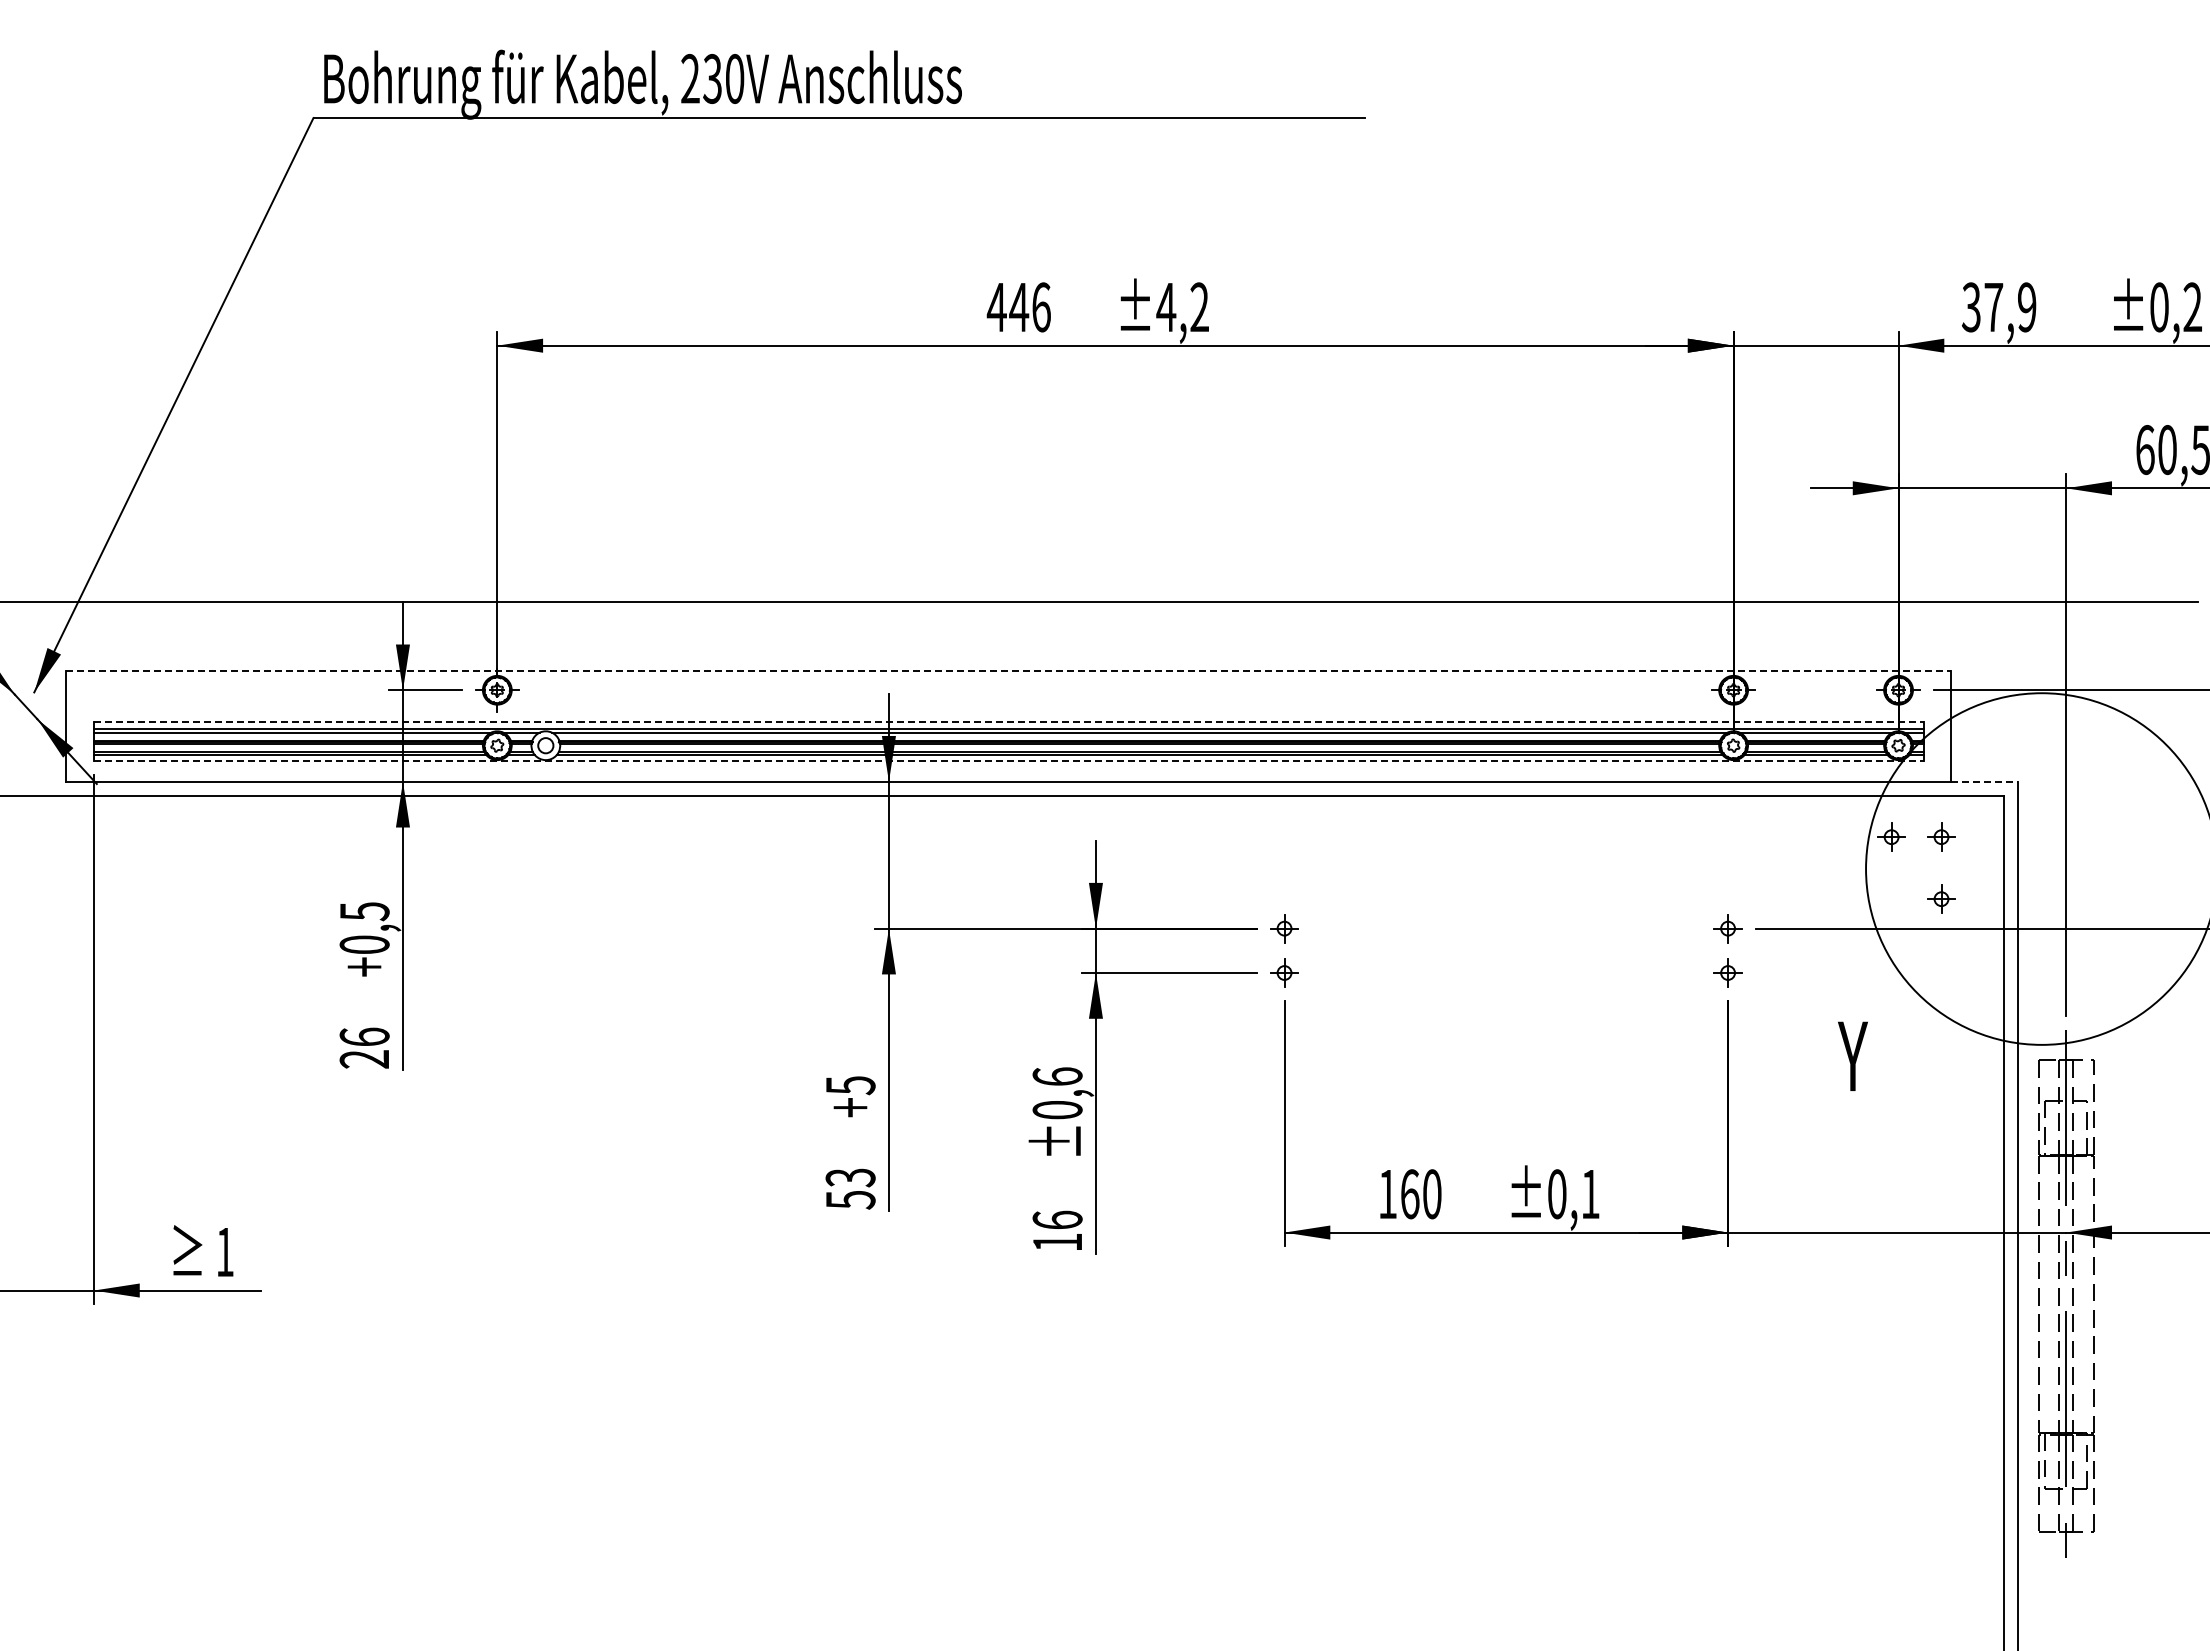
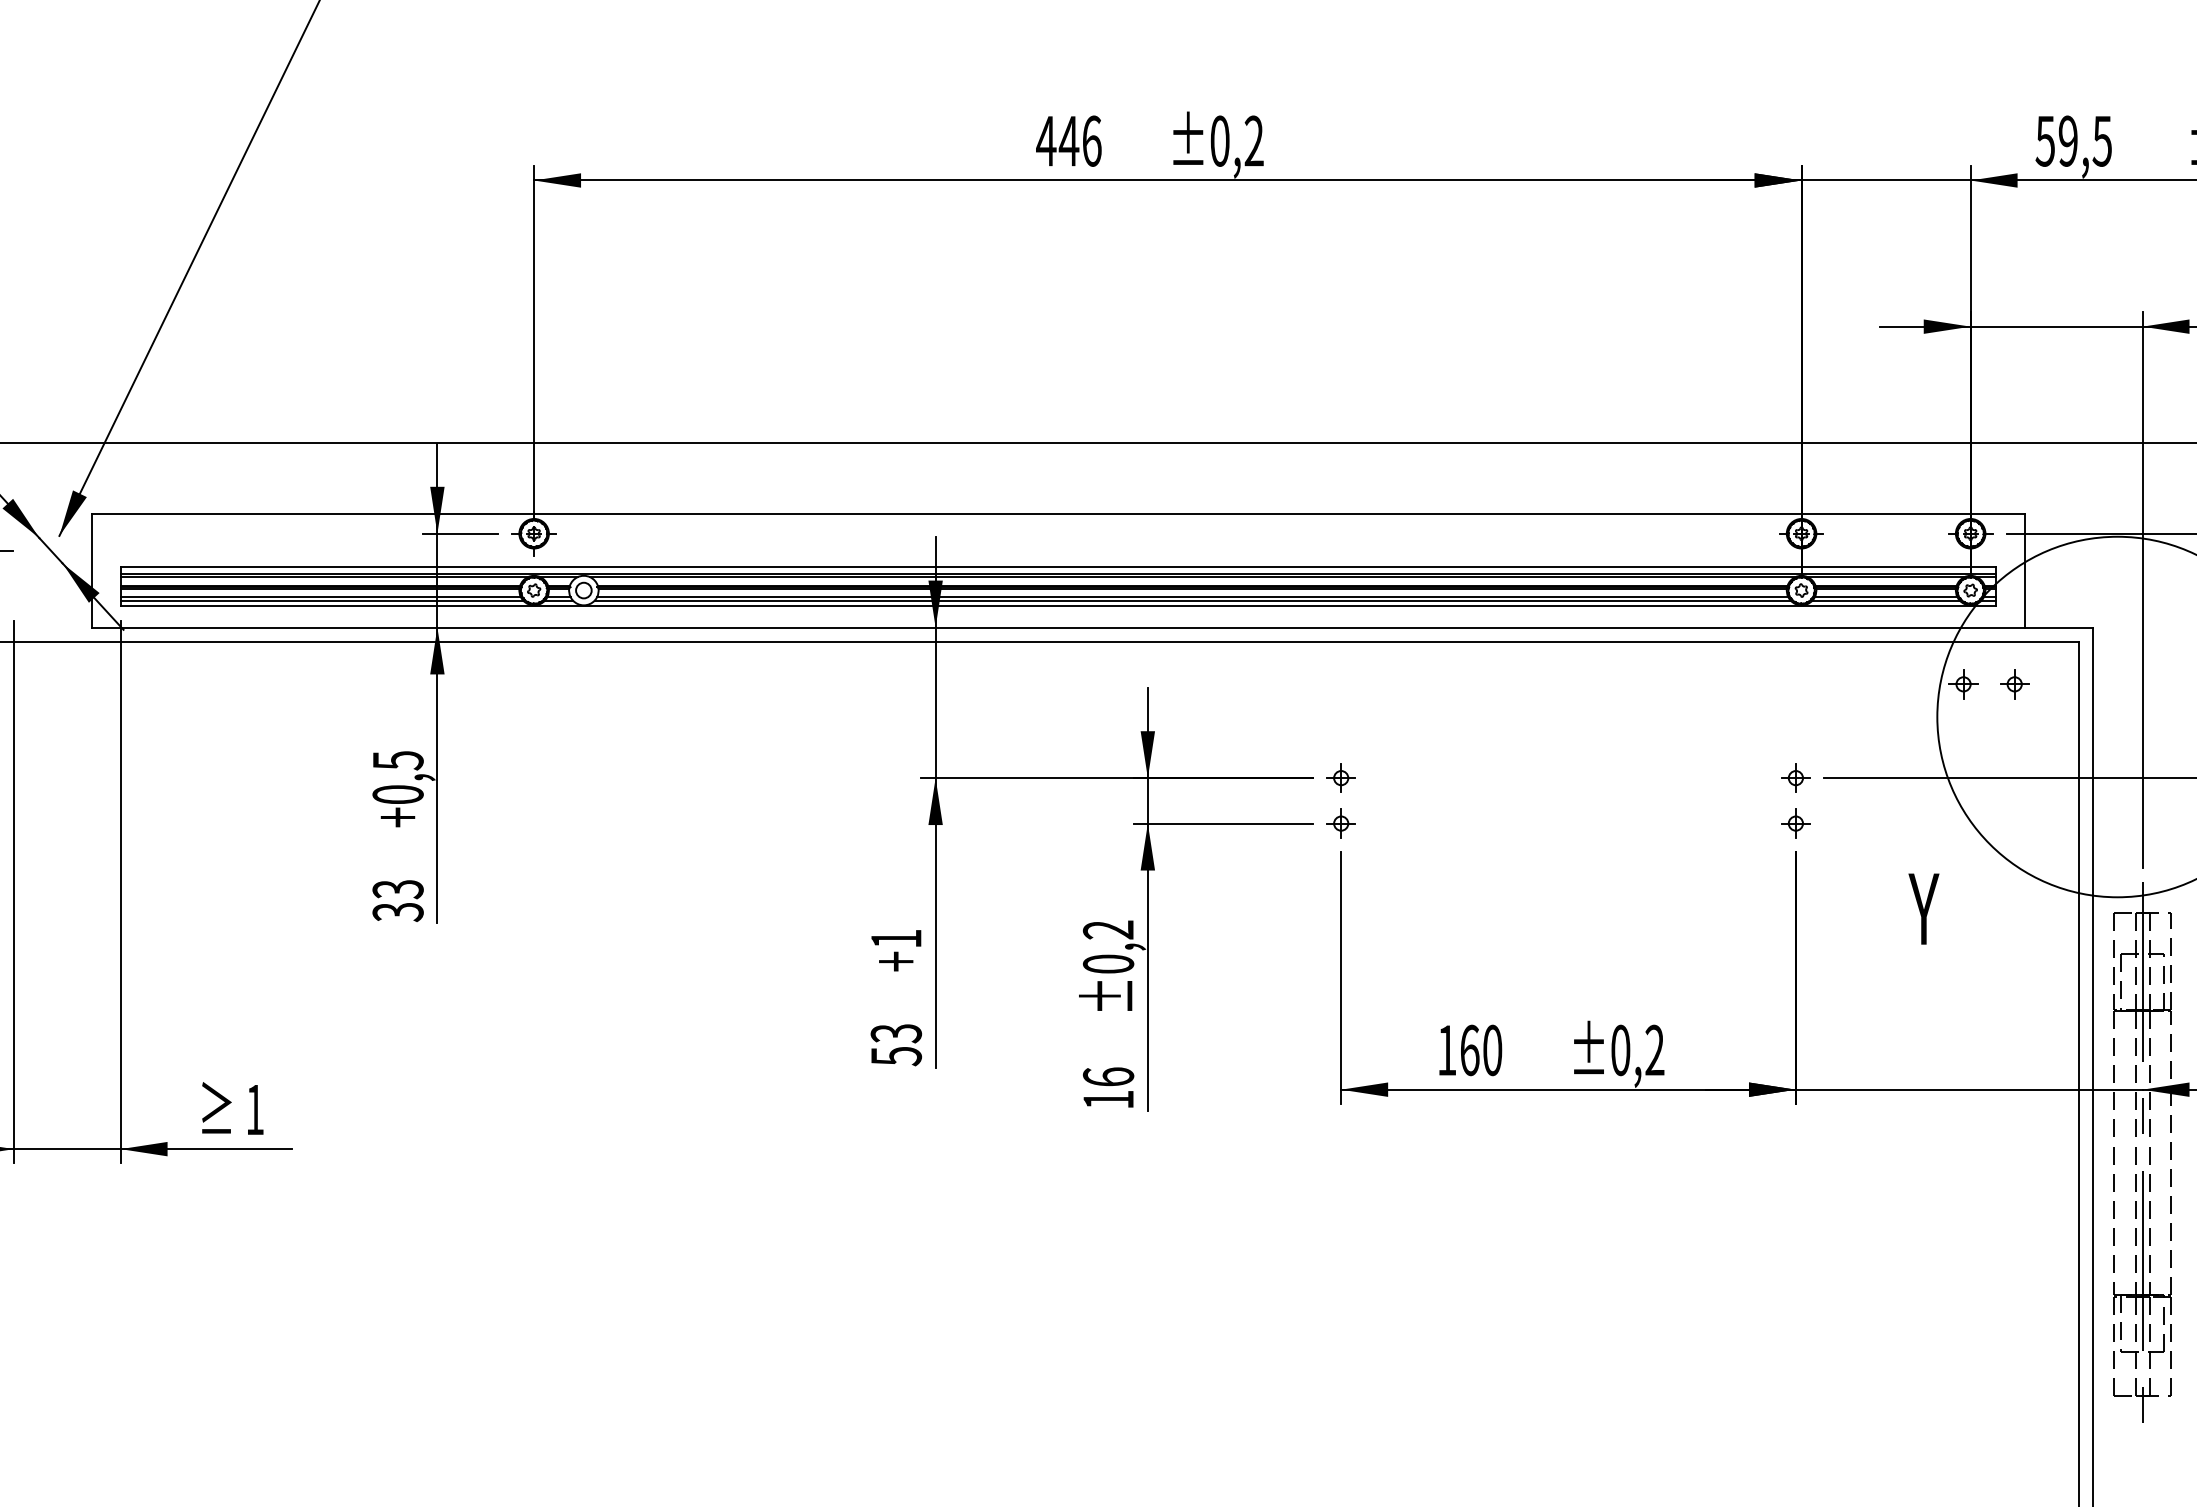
text: (1166, 307) -> (1220, 141), ±4,2 -> ±0,2
text: (1998, 307) -> (2073, 141), 37,9 -> 59,5
line: (1009, 670) -> (1059, 513), dashed -> solid
line: (1008, 722) -> (1058, 566), dashed -> solid
line: (1008, 761) -> (1058, 606), dashed -> solid
line: (1984, 781) -> (2058, 627), dashed -> solid
part: (1941, 898) -> (2014, 747), removed
text: (364, 1048) -> (397, 900), 26 -> 33
text: (1057, 1076) -> (1108, 929), ±0,6 -> ±0,2
text: (850, 1085) -> (896, 938), +5 -> +1
text: (1590, 1193) -> (1654, 1049), ±0,1 -> ±0,2

